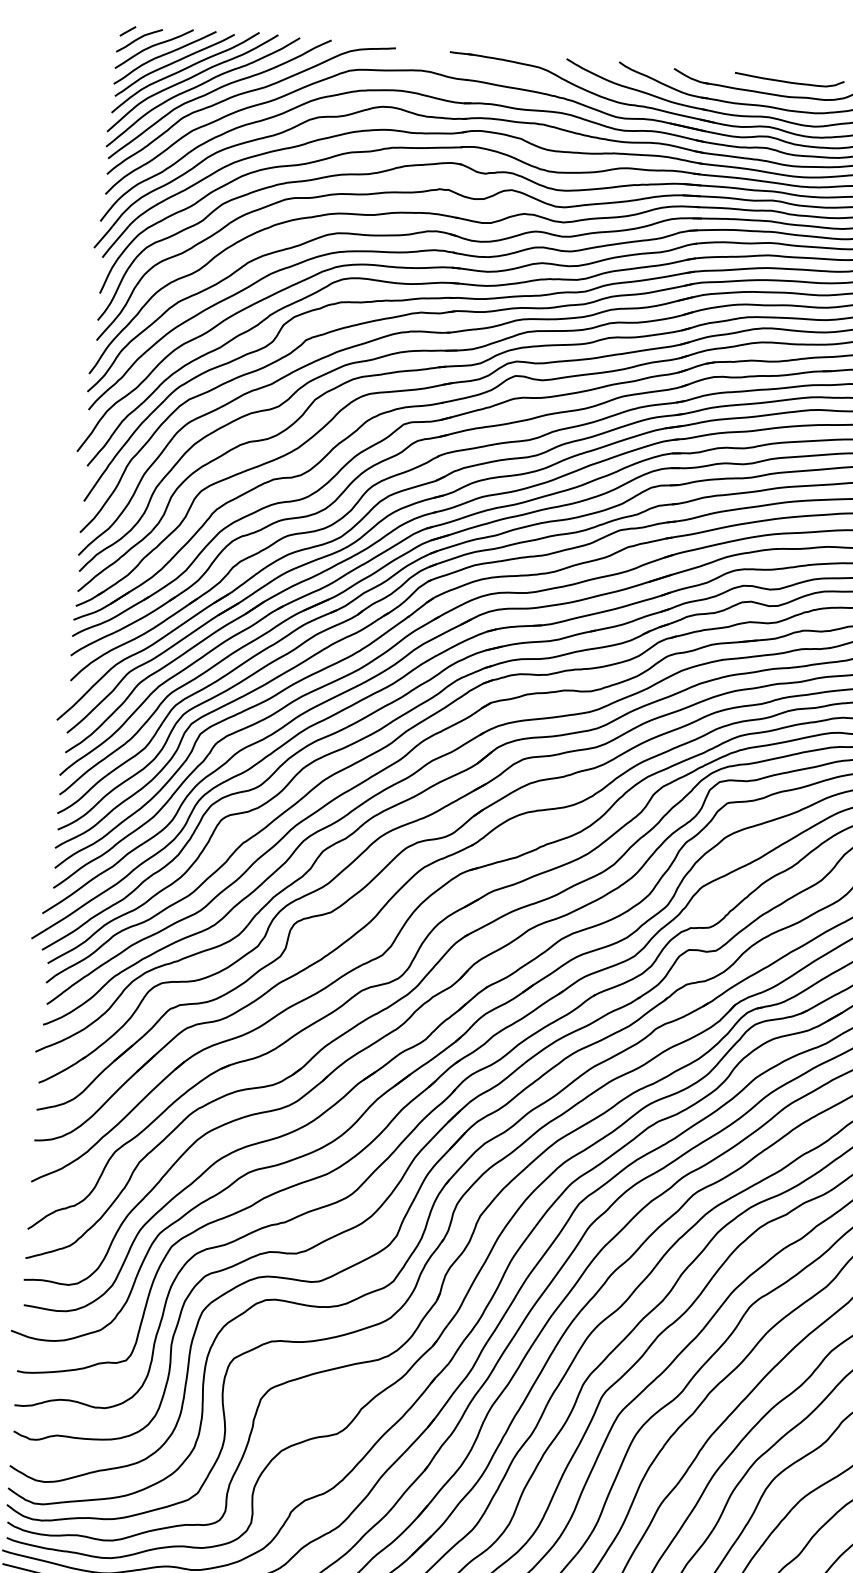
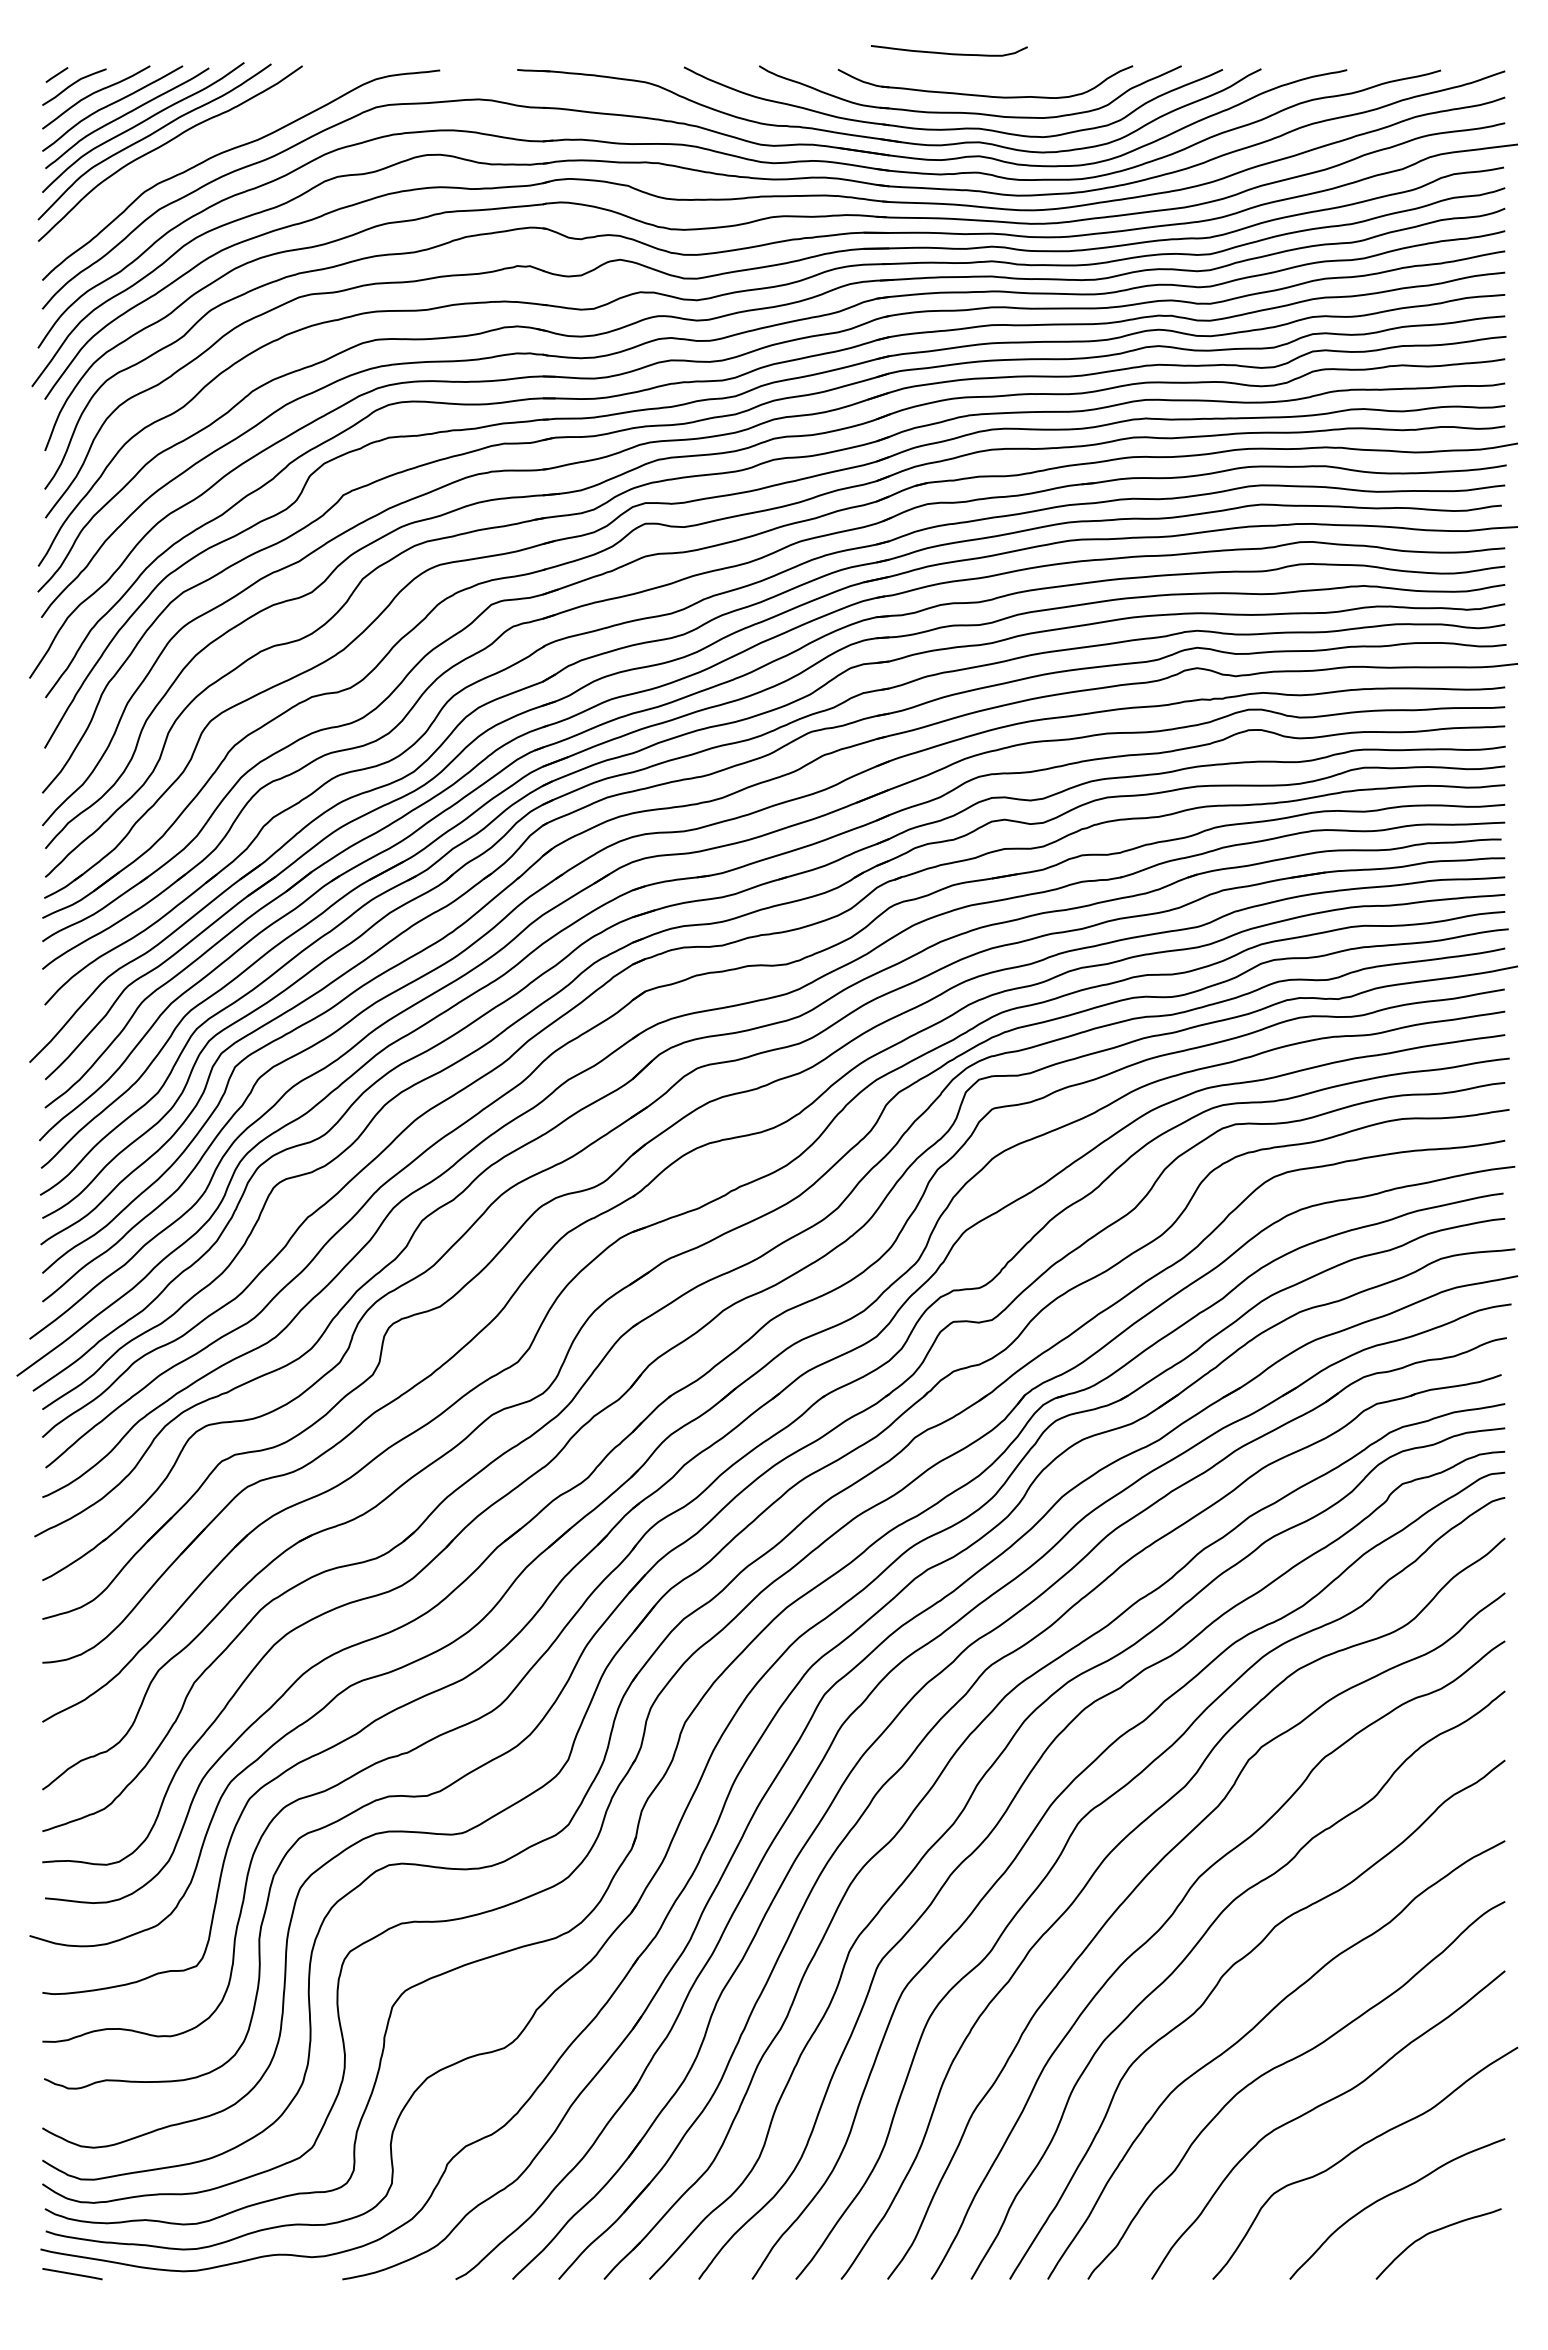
curve: (788, 81) -> (947, 52), moved
curve: (216, 90) -> (189, 149), removed

